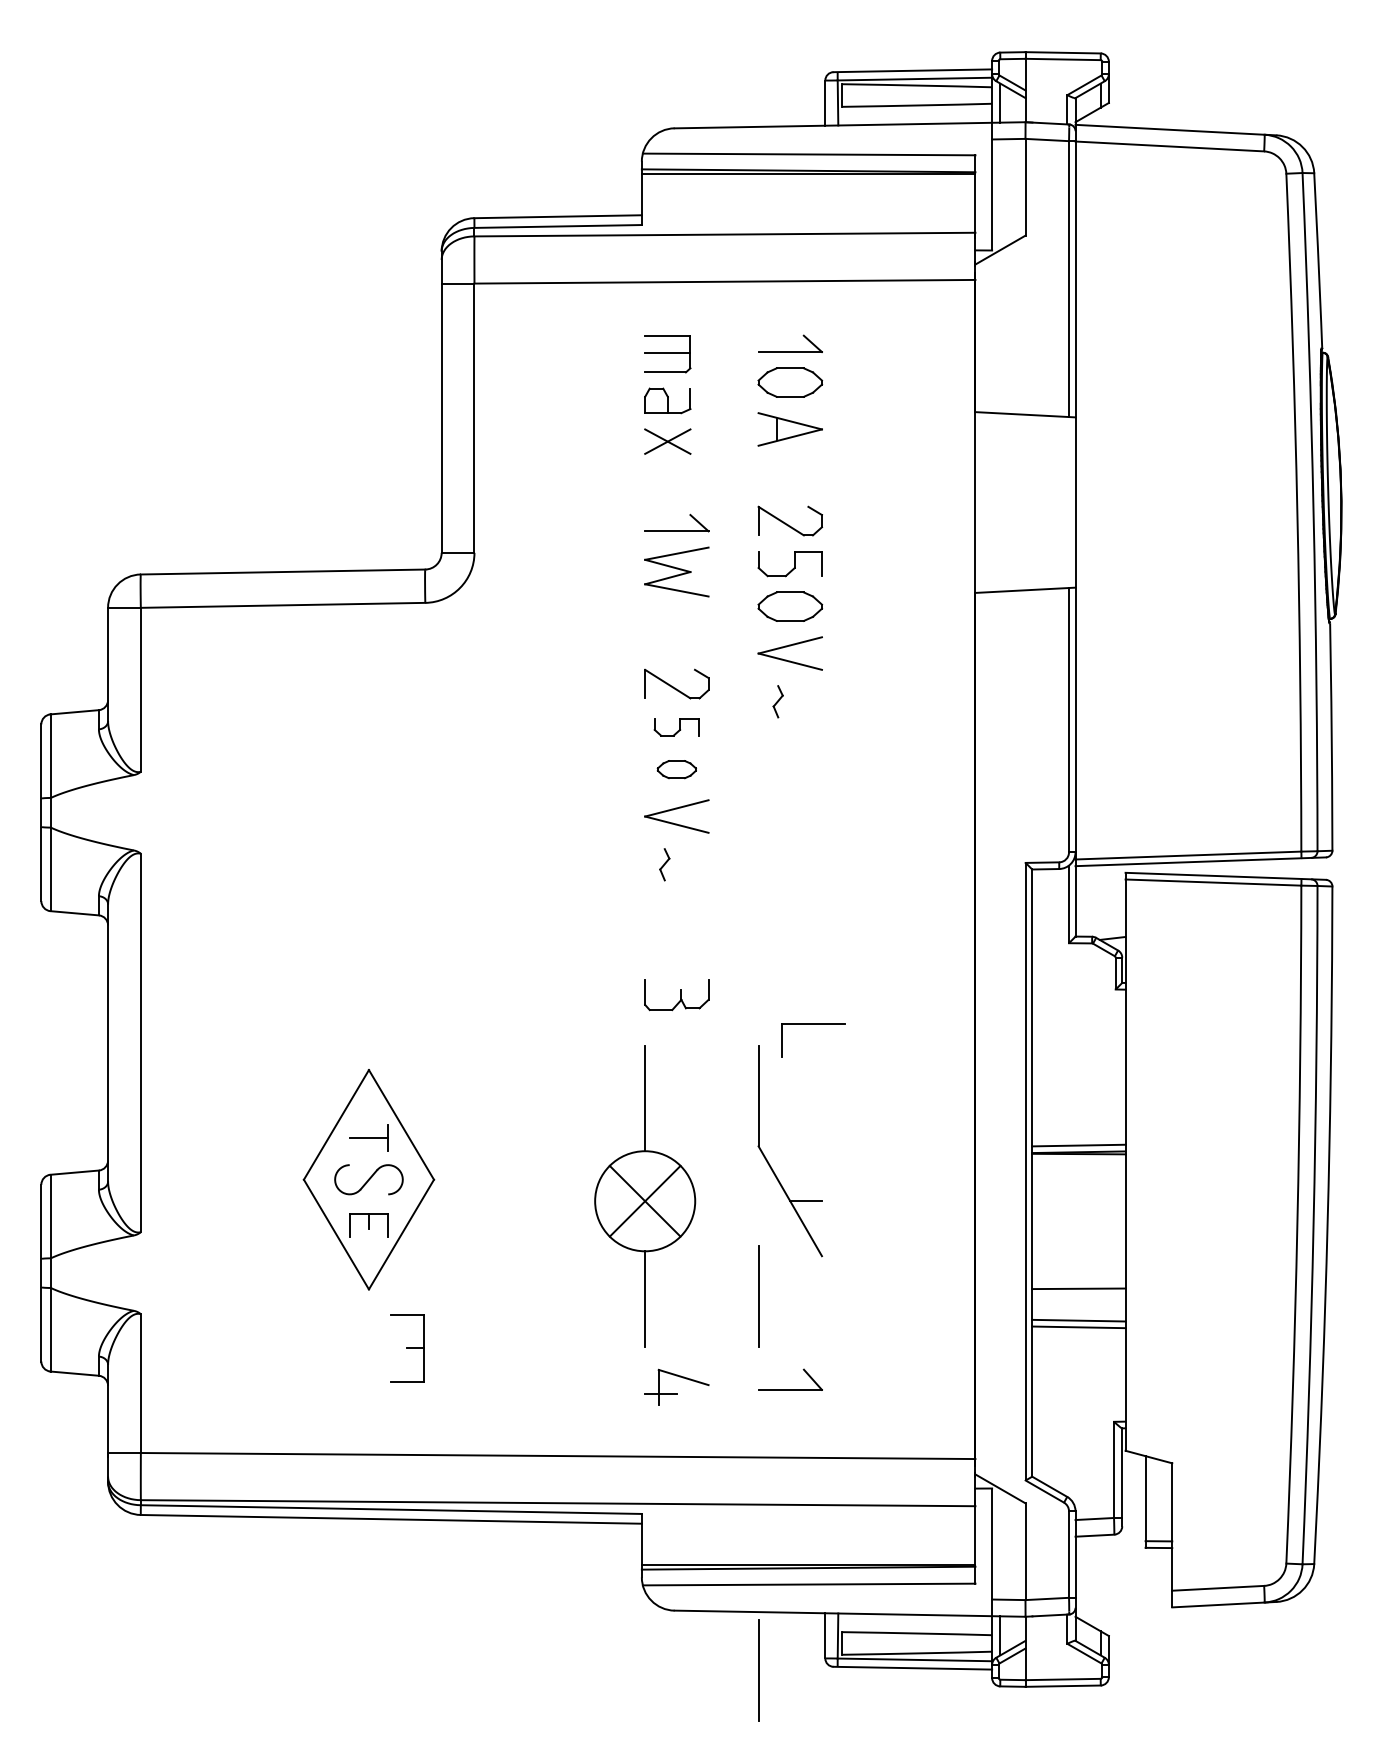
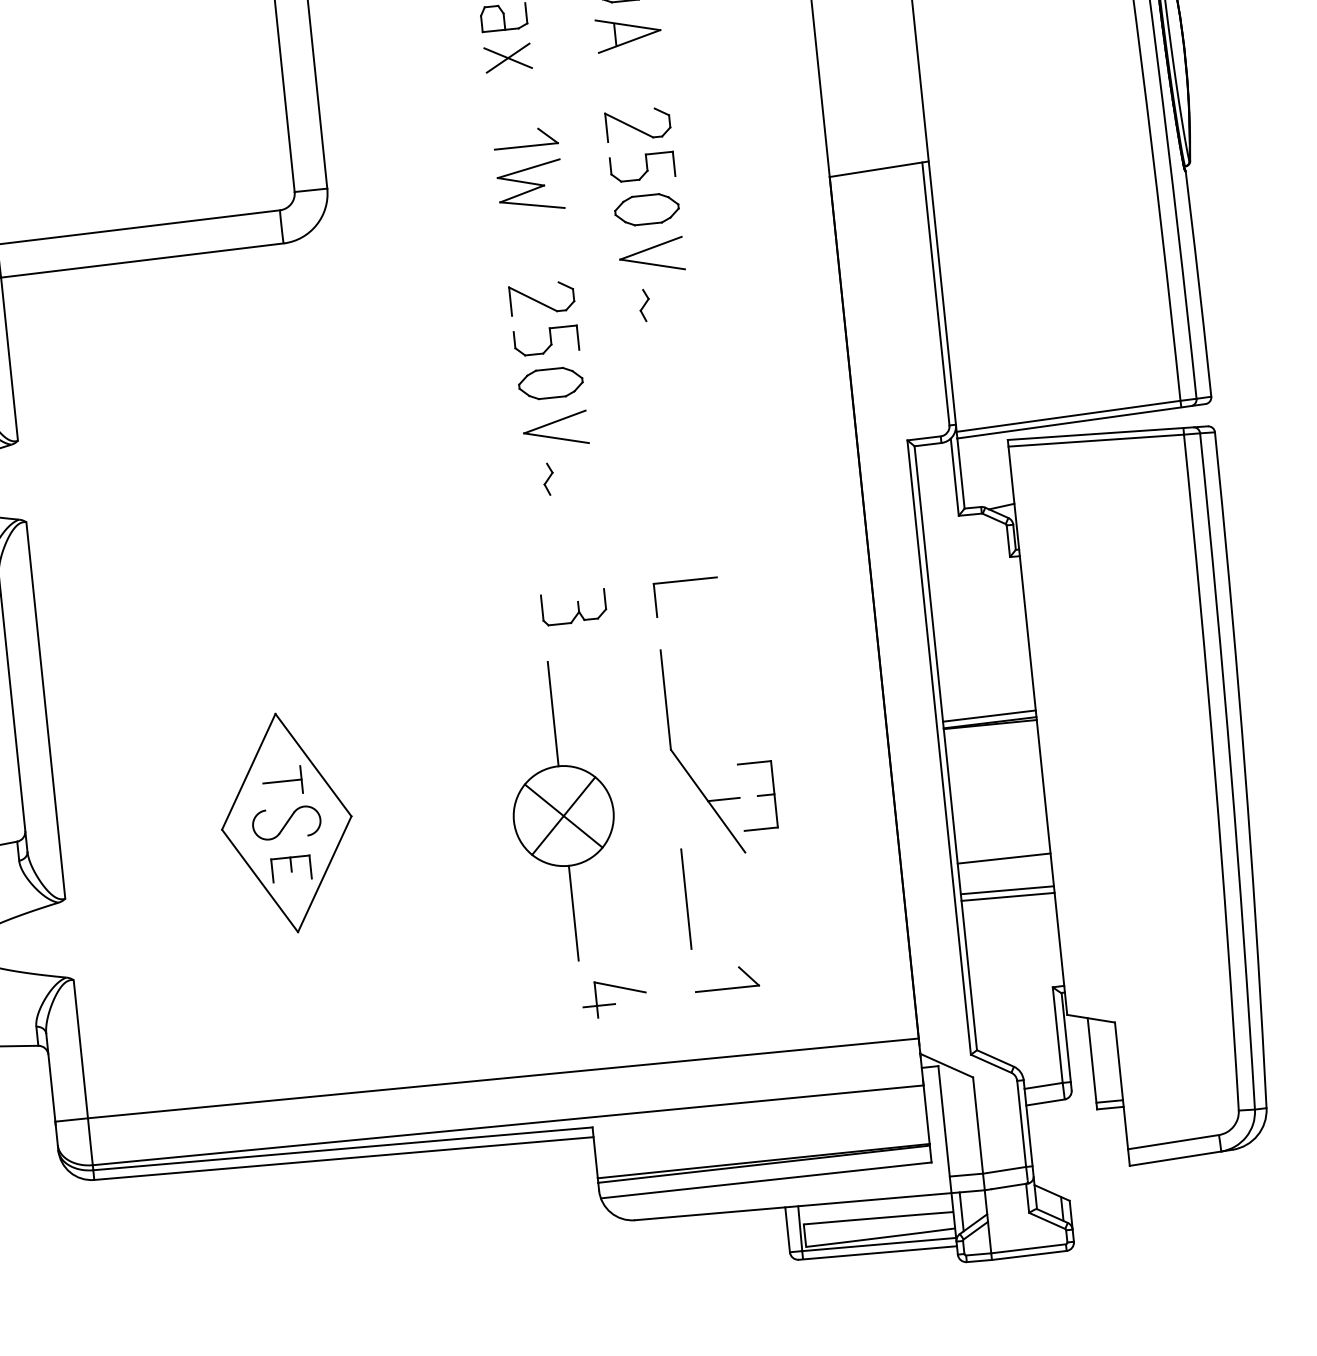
part: (676, 727) -> (546, 341), size x1.43
part: (676, 769) -> (550, 383), size x1.67
part: (813, 1024) -> (685, 581), moved
part: (407, 1348) -> (758, 796), moved
line: (758, 1670) -> (724, 1271), removed

